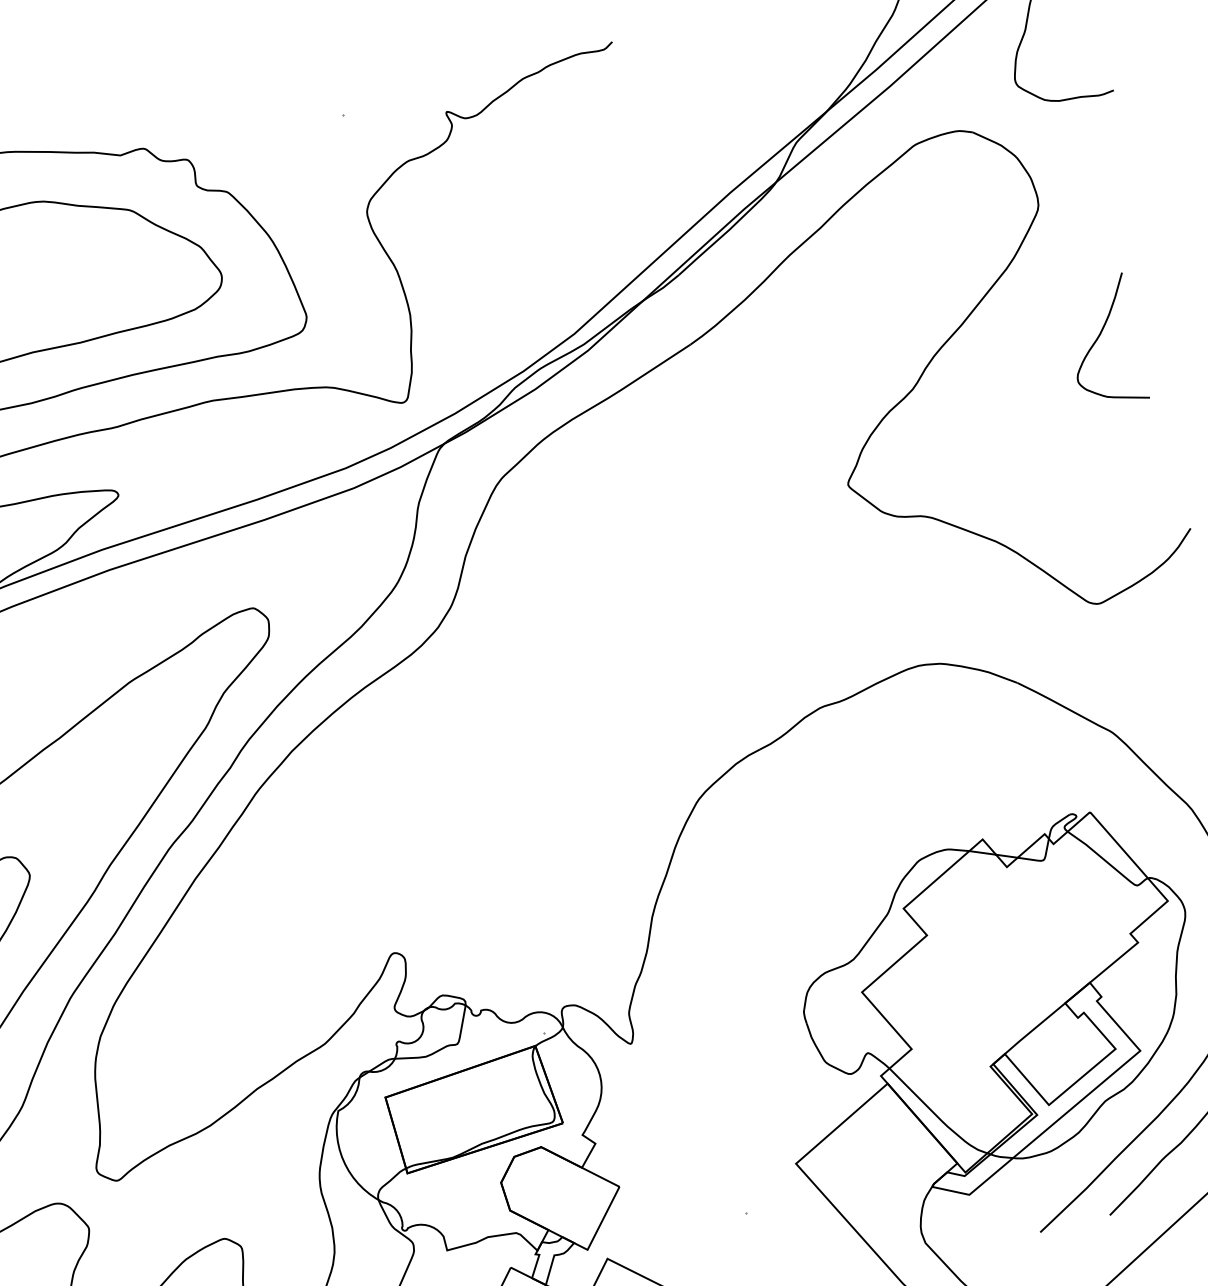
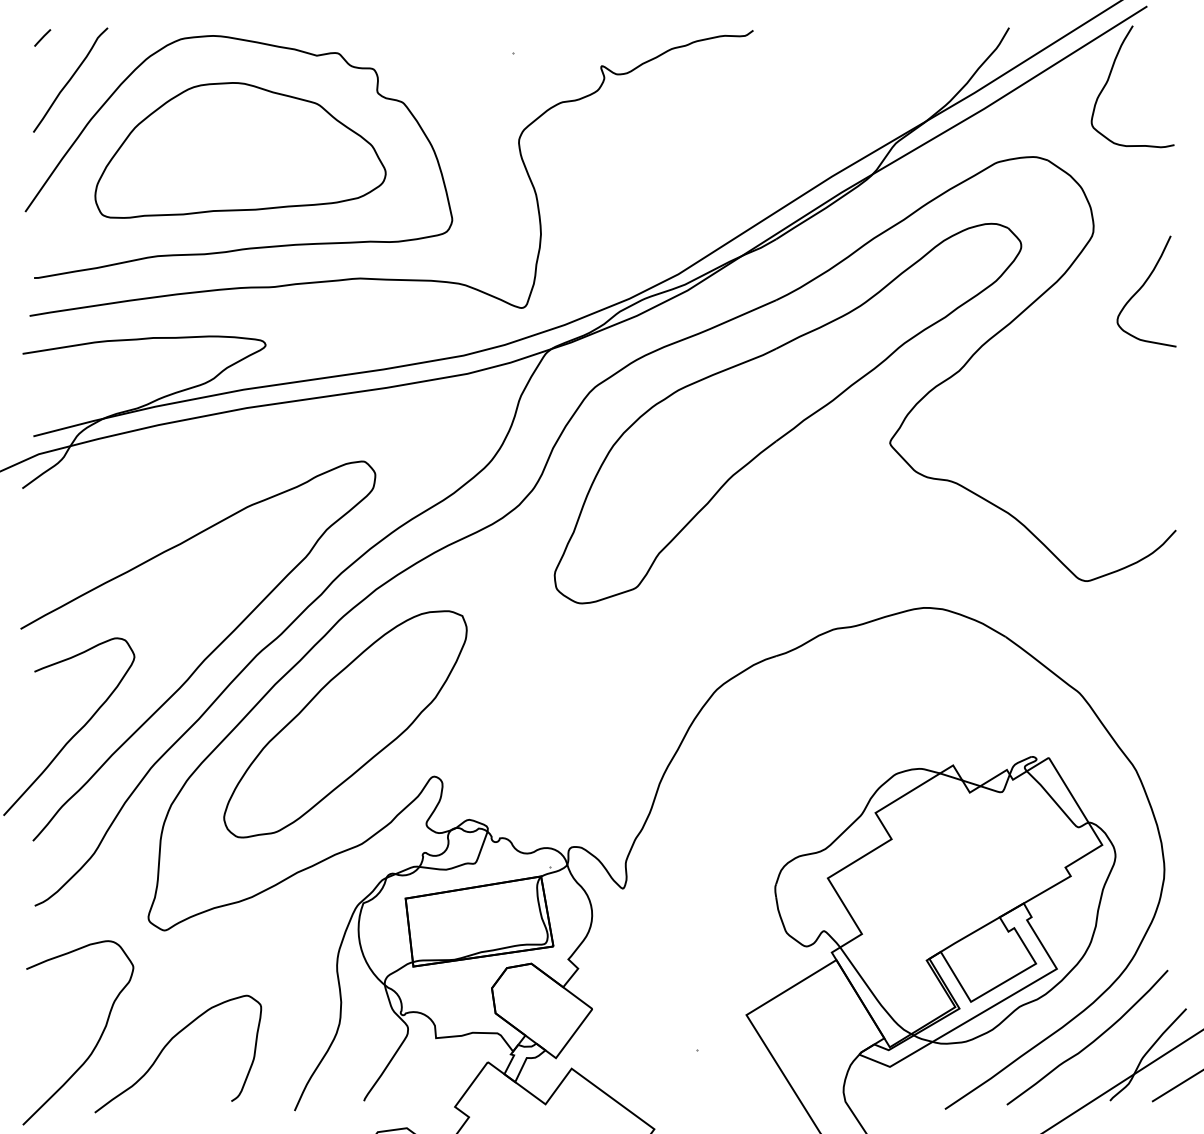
curve: (1099, 336) -> (1142, 287), moved
part: (725, 471) -> (787, 413), added
part: (283, 911) -> (345, 724), added

